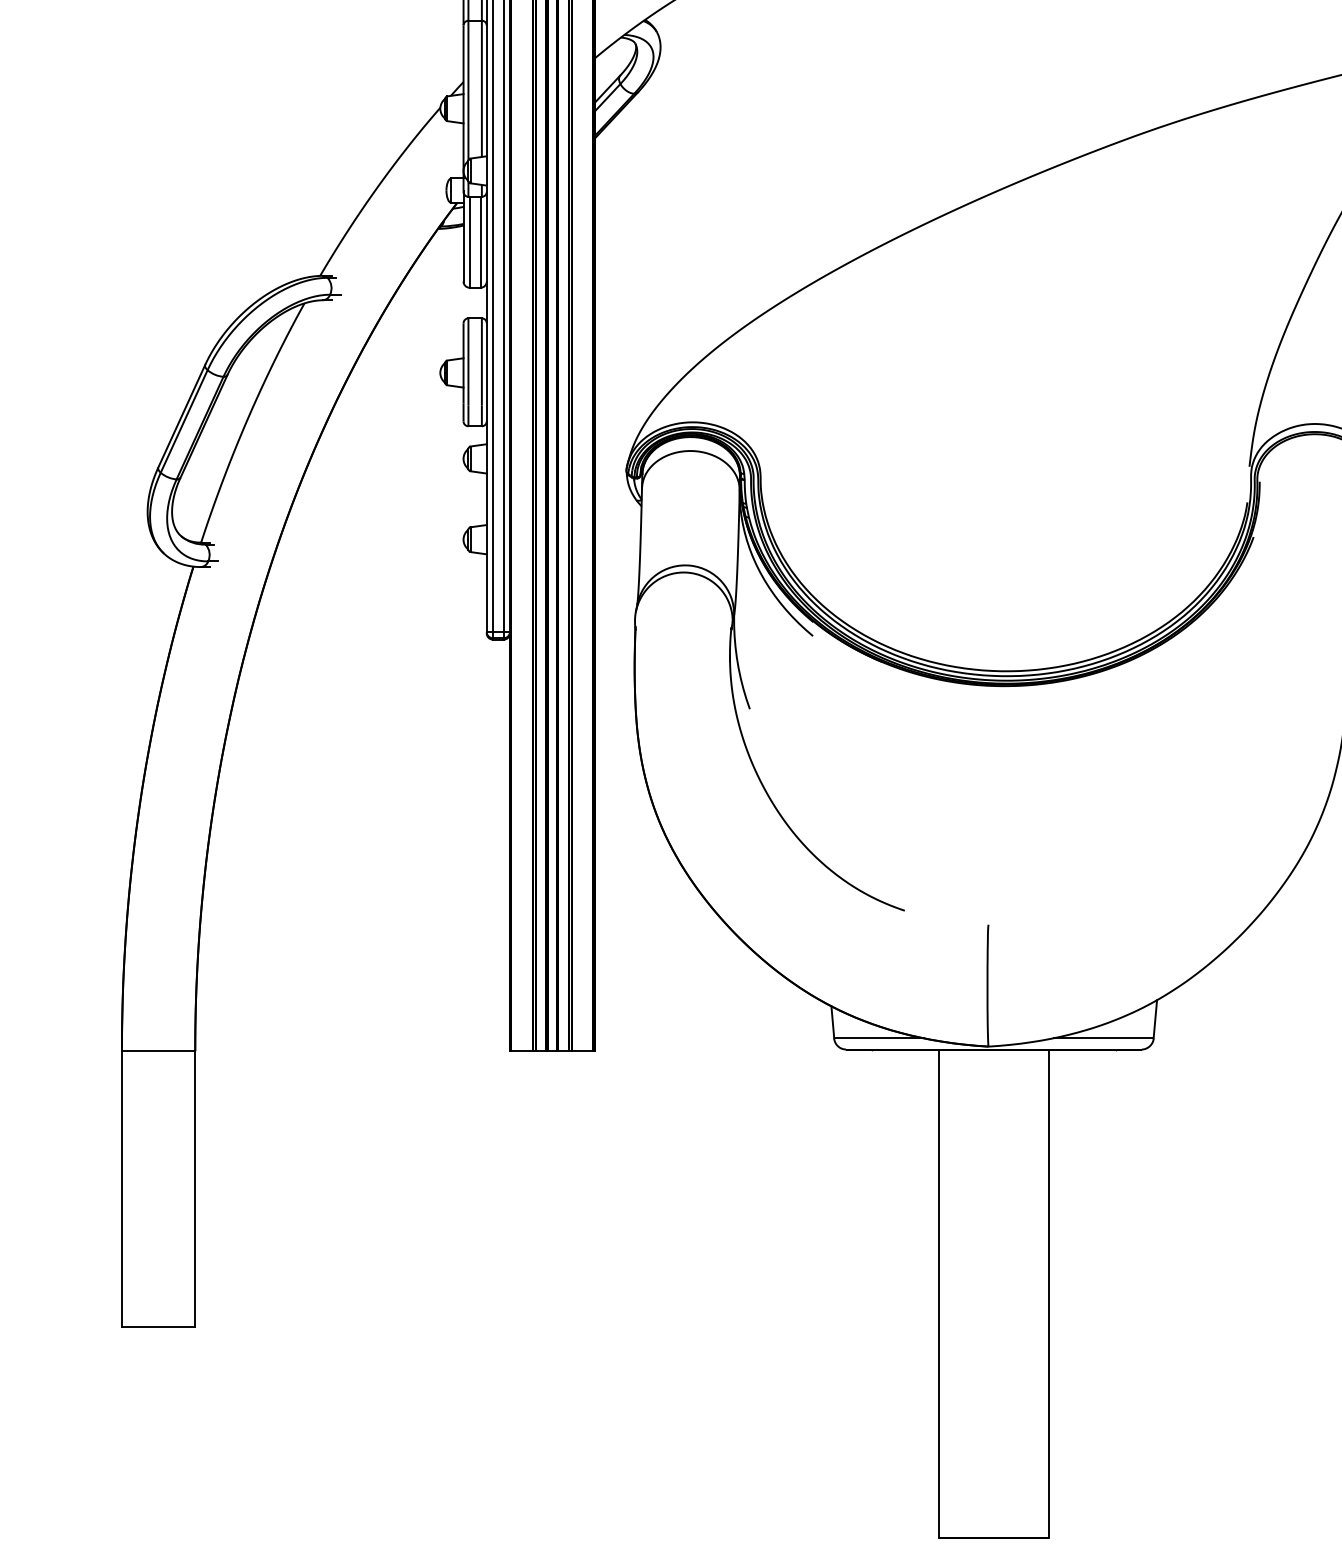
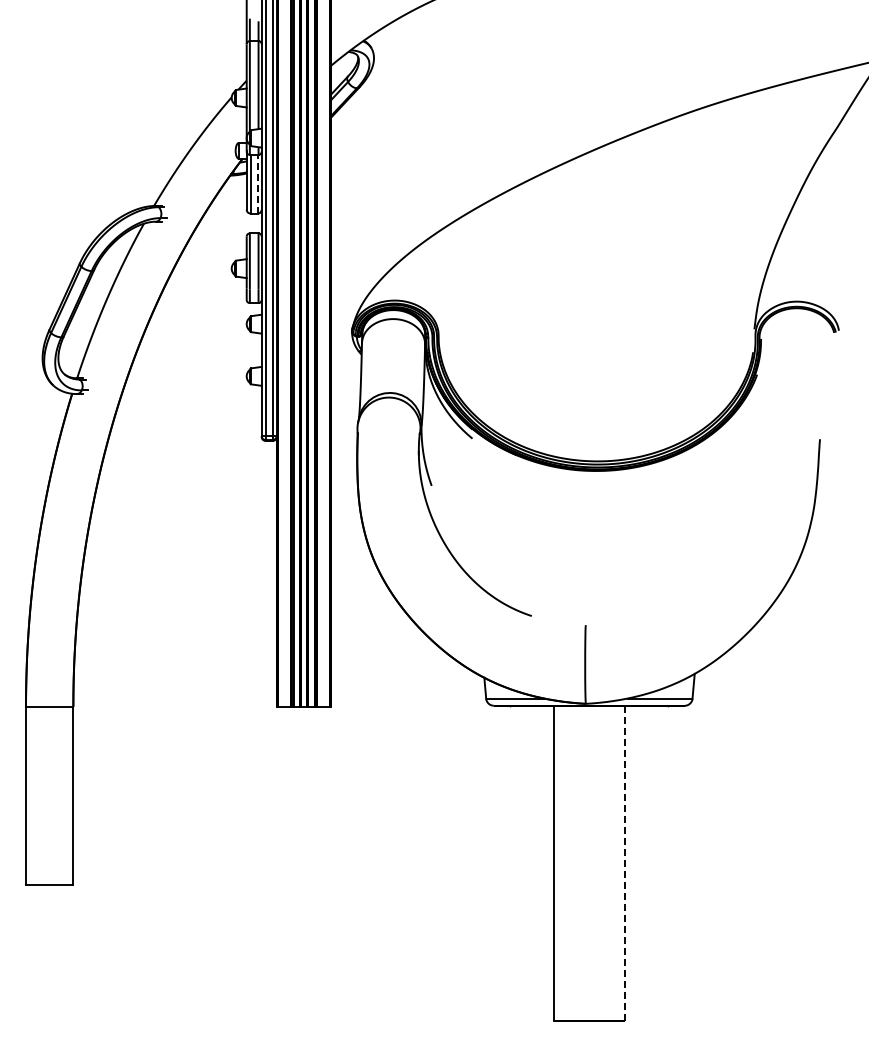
line: (480, 241) -> (257, 183), solid -> dashed
line: (1048, 1293) -> (624, 863), solid -> dashed

